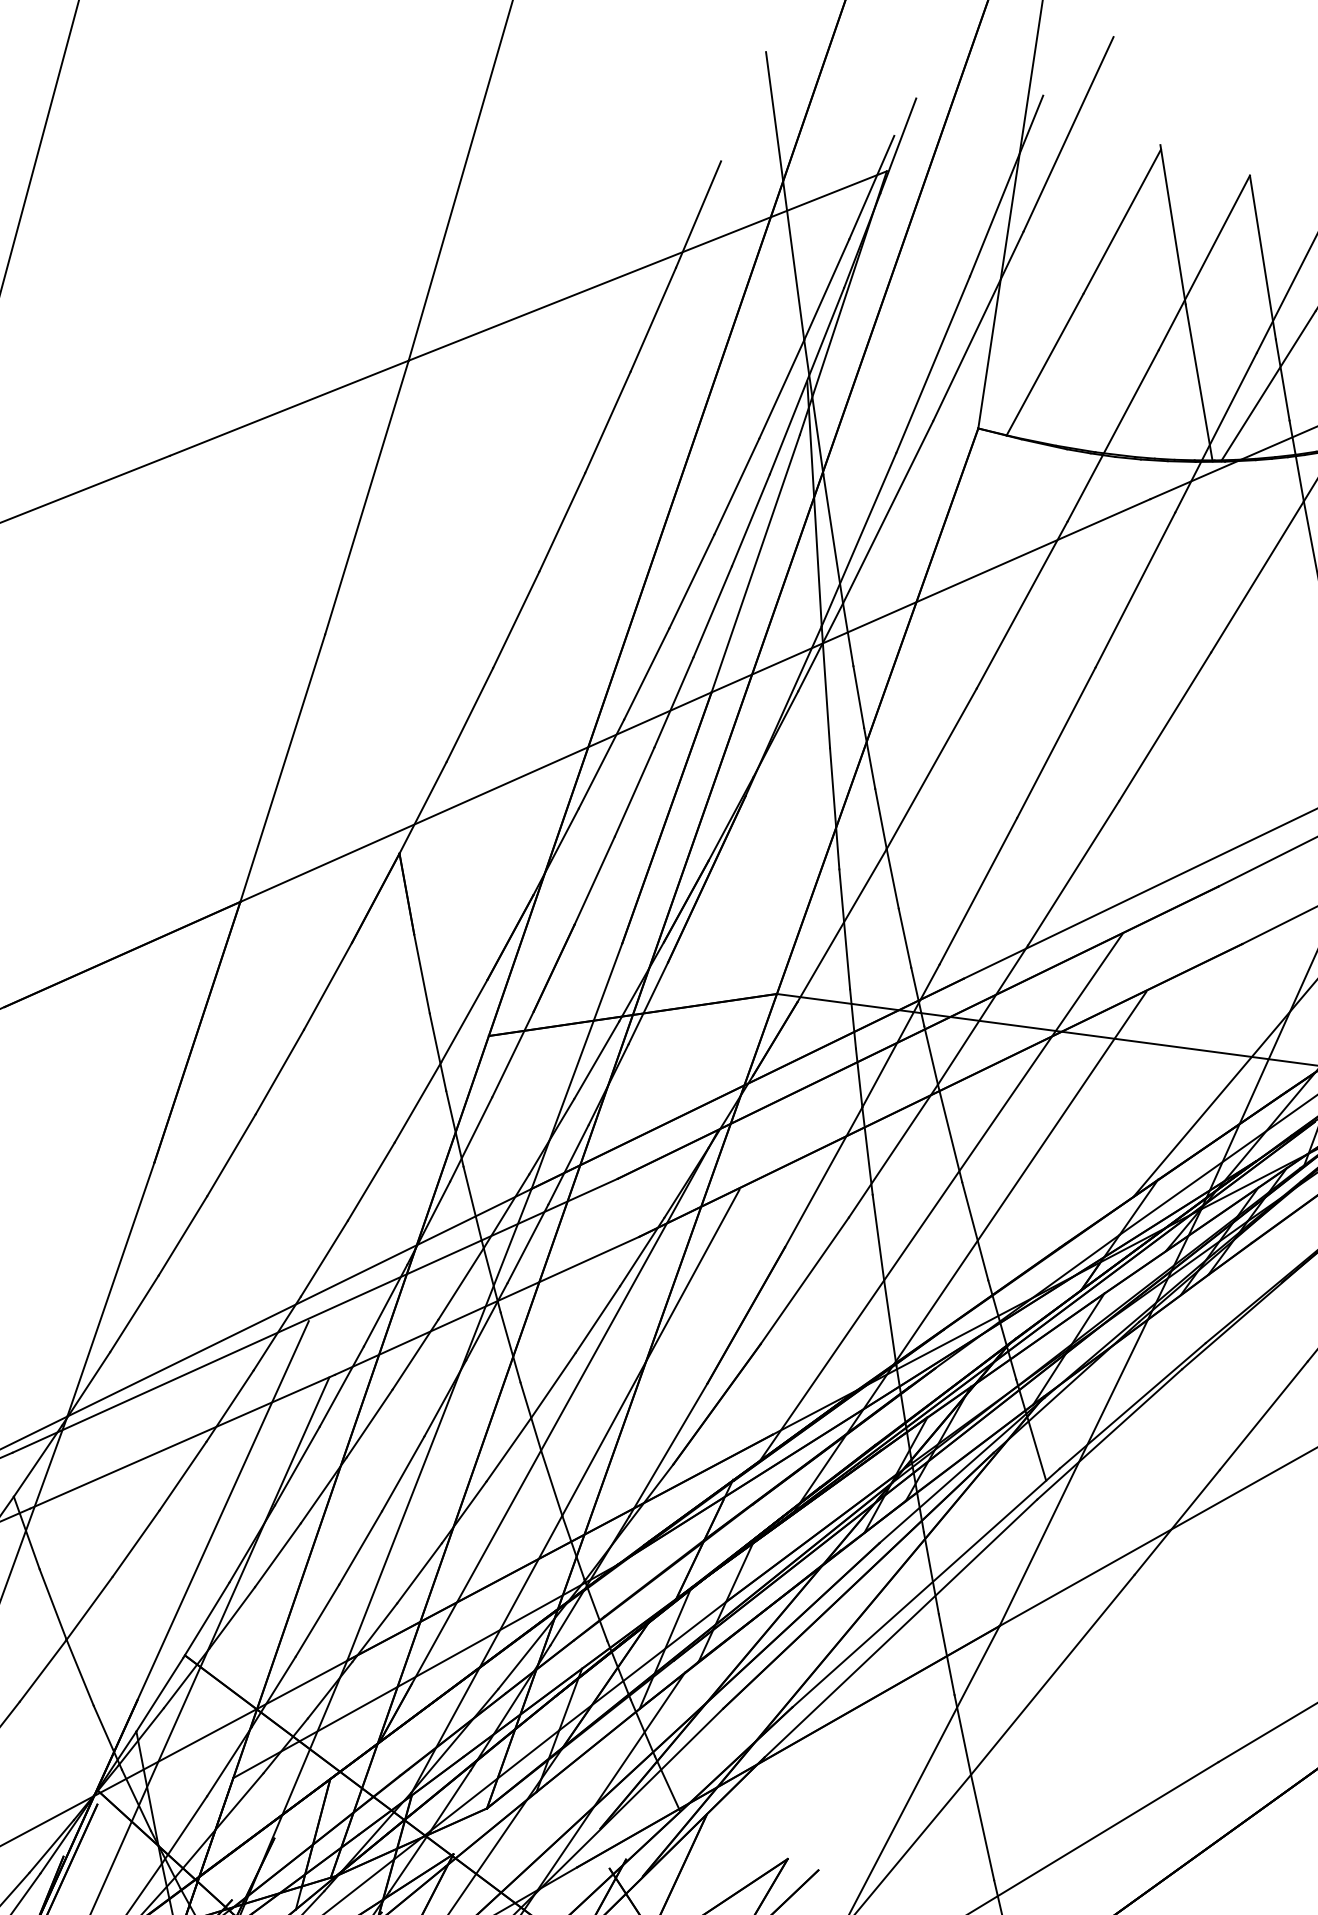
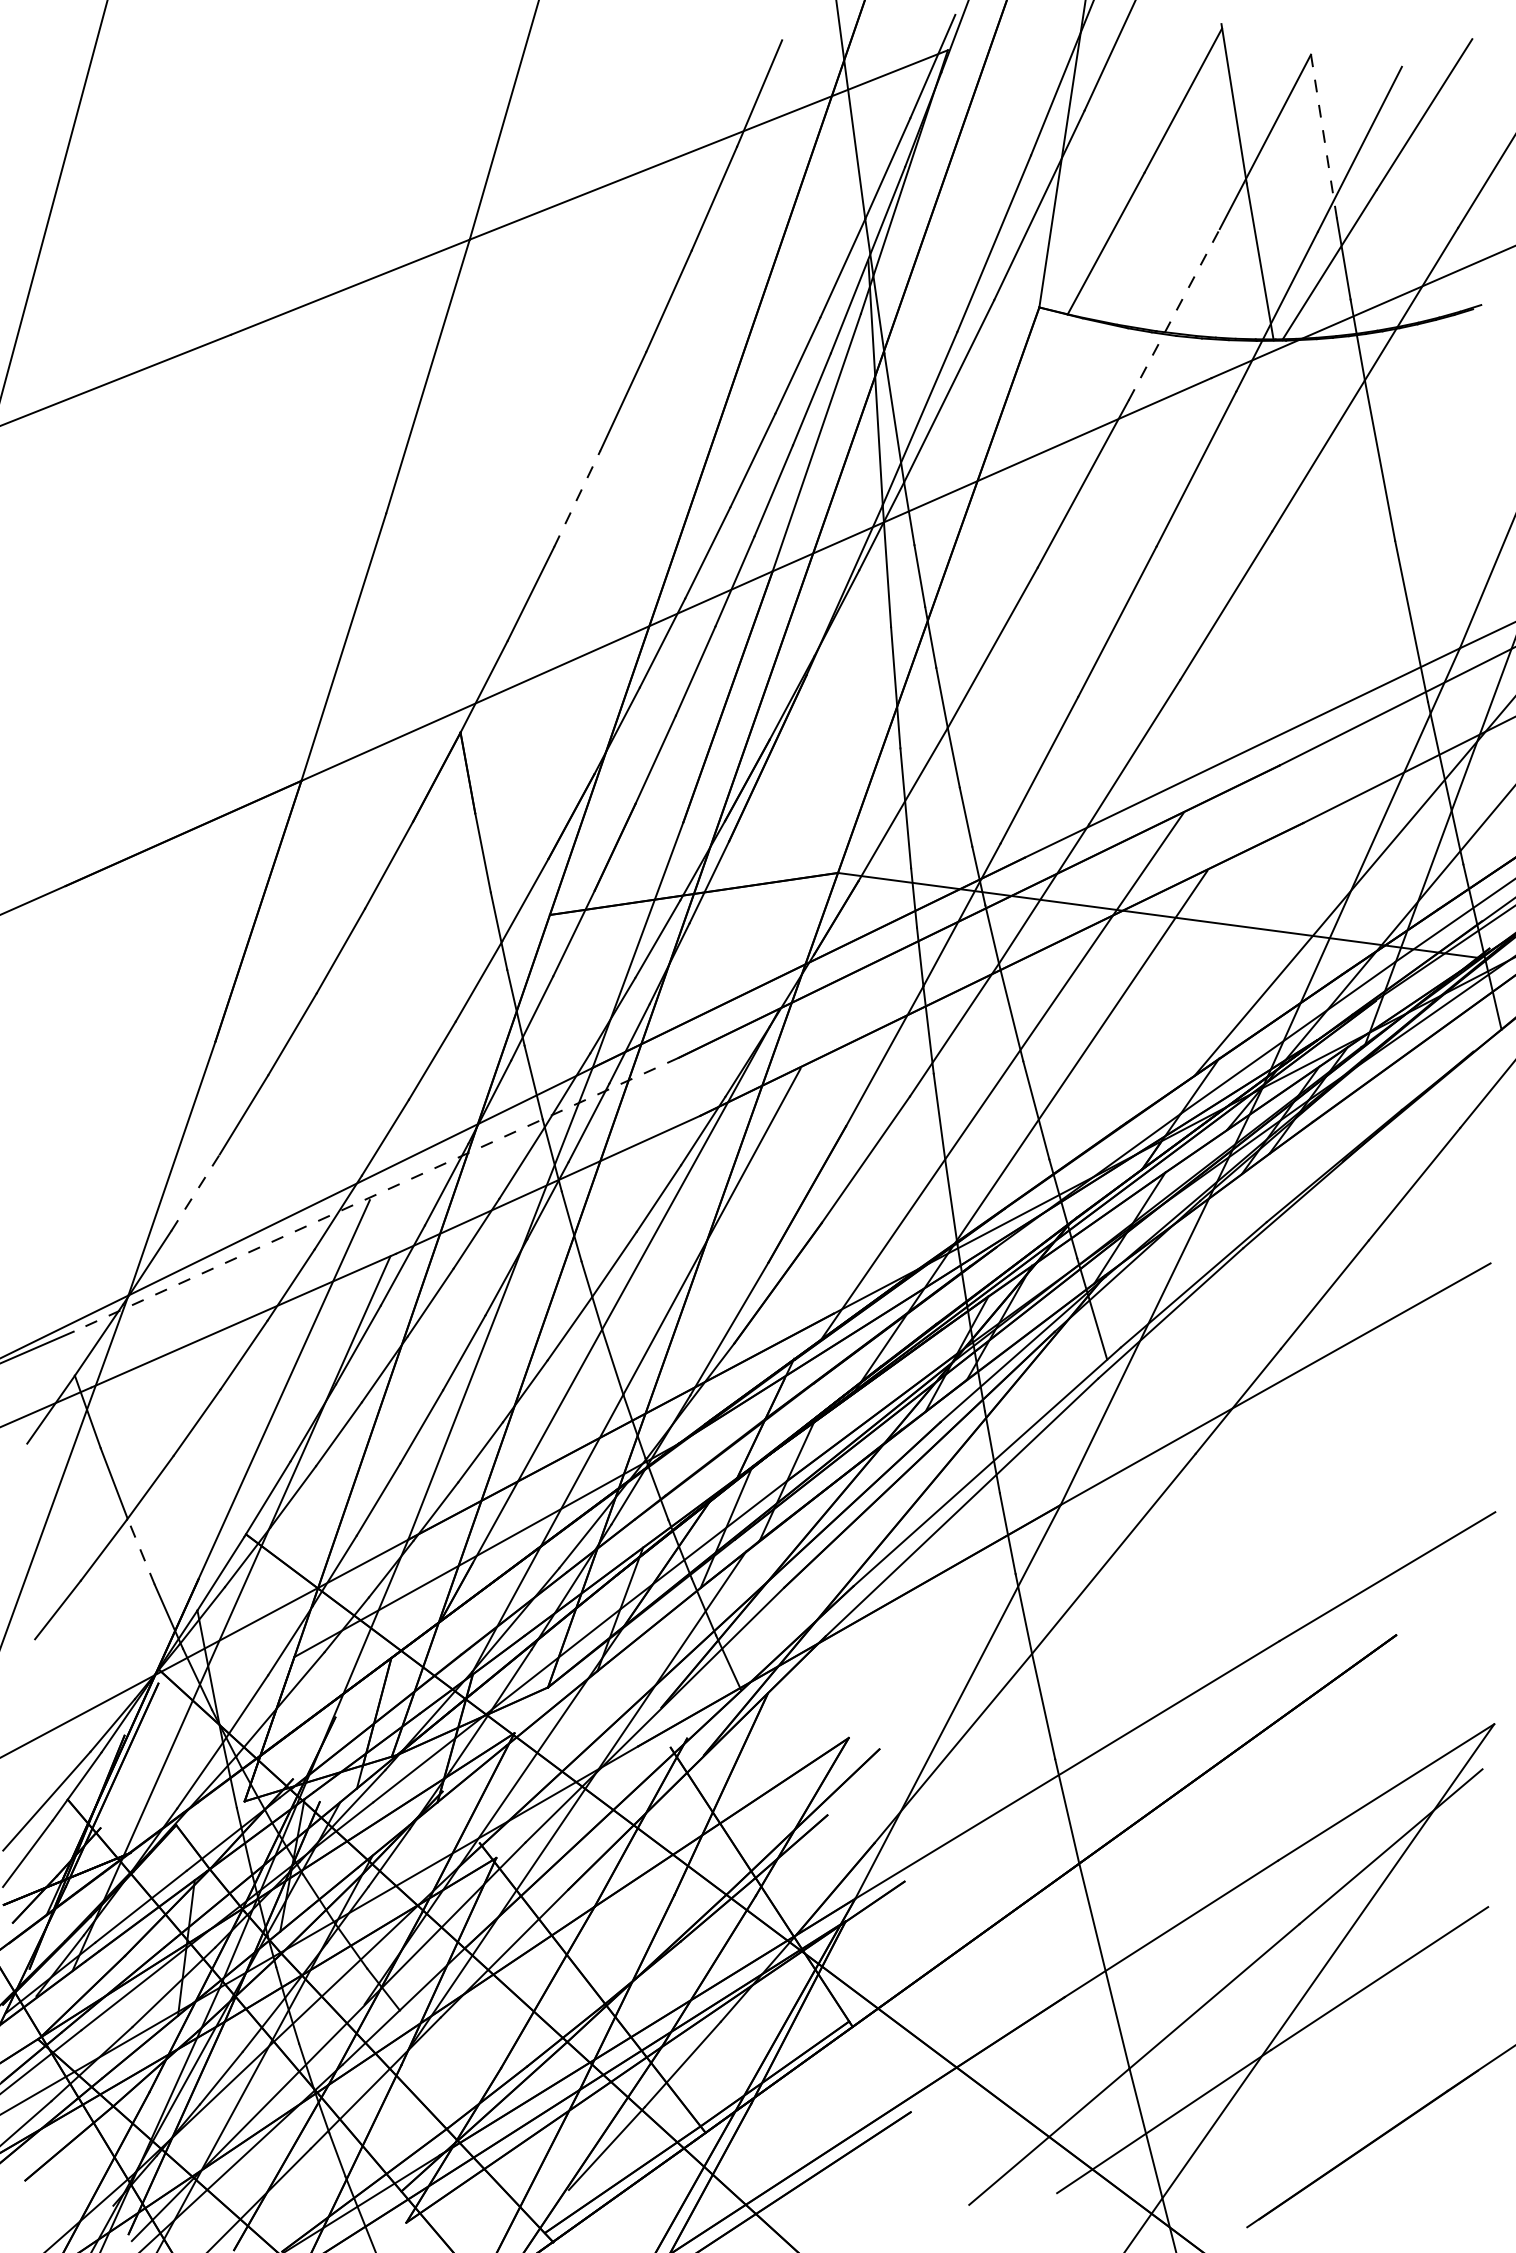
line: (1262, 257) -> (1323, 136), solid -> dashed
line: (1113, 435) -> (1174, 314), solid -> dashed
line: (516, 619) -> (577, 498), solid -> dashed
line: (134, 1313) -> (195, 1192), solid -> dashed
line: (314, 1315) -> (375, 1194), solid -> dashed
line: (79, 1671) -> (140, 1550), solid -> dashed

